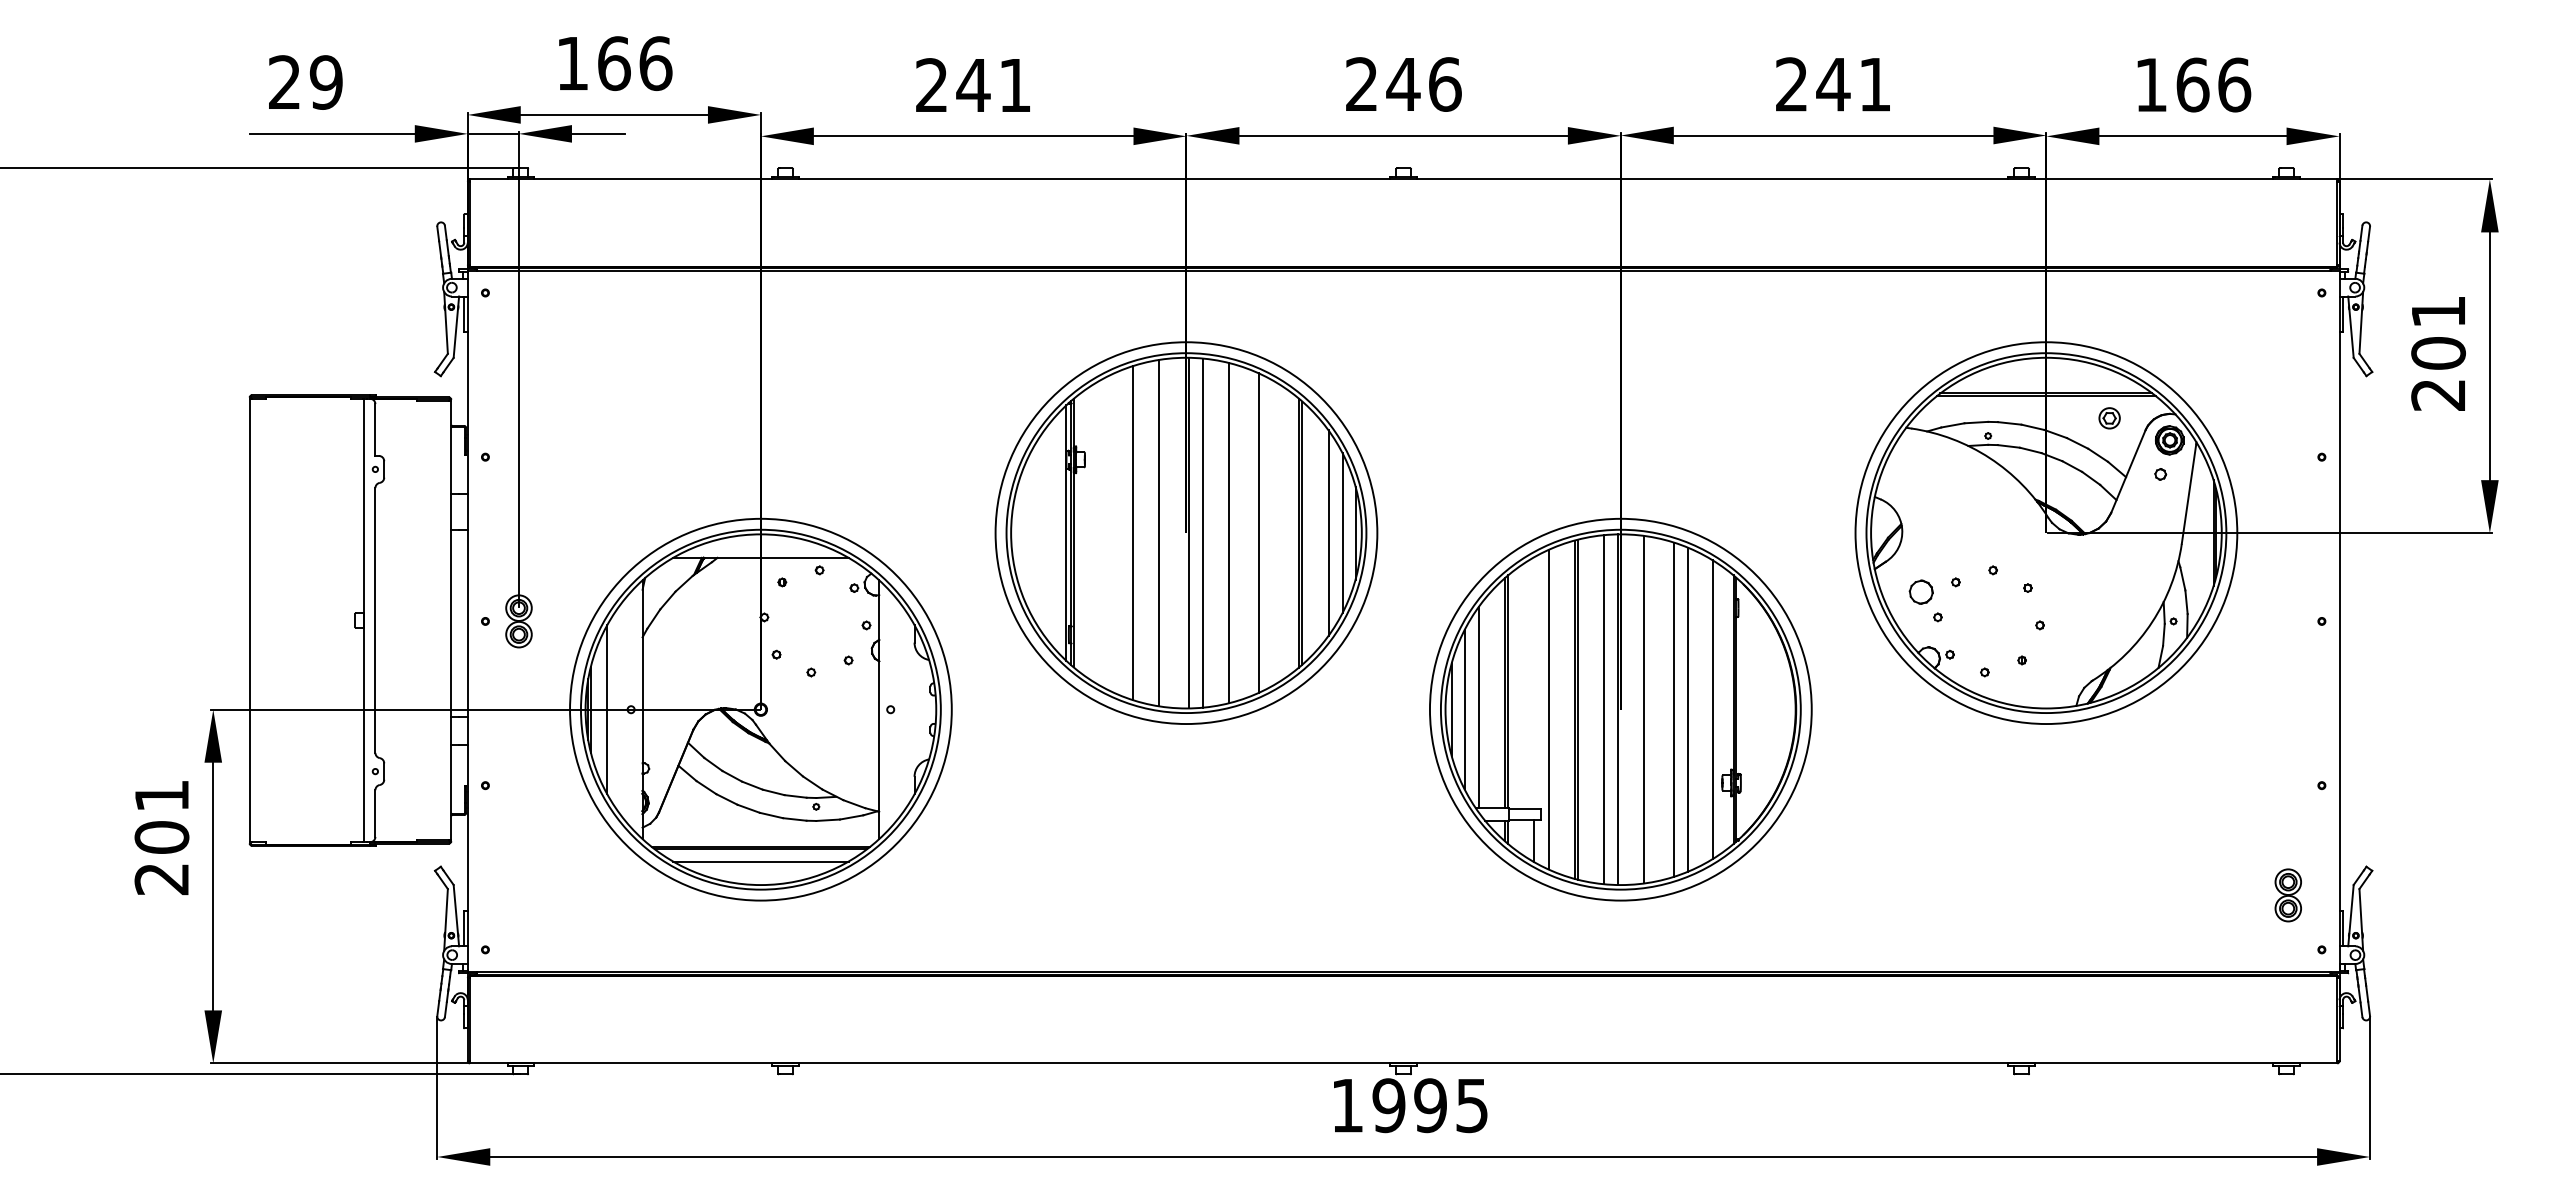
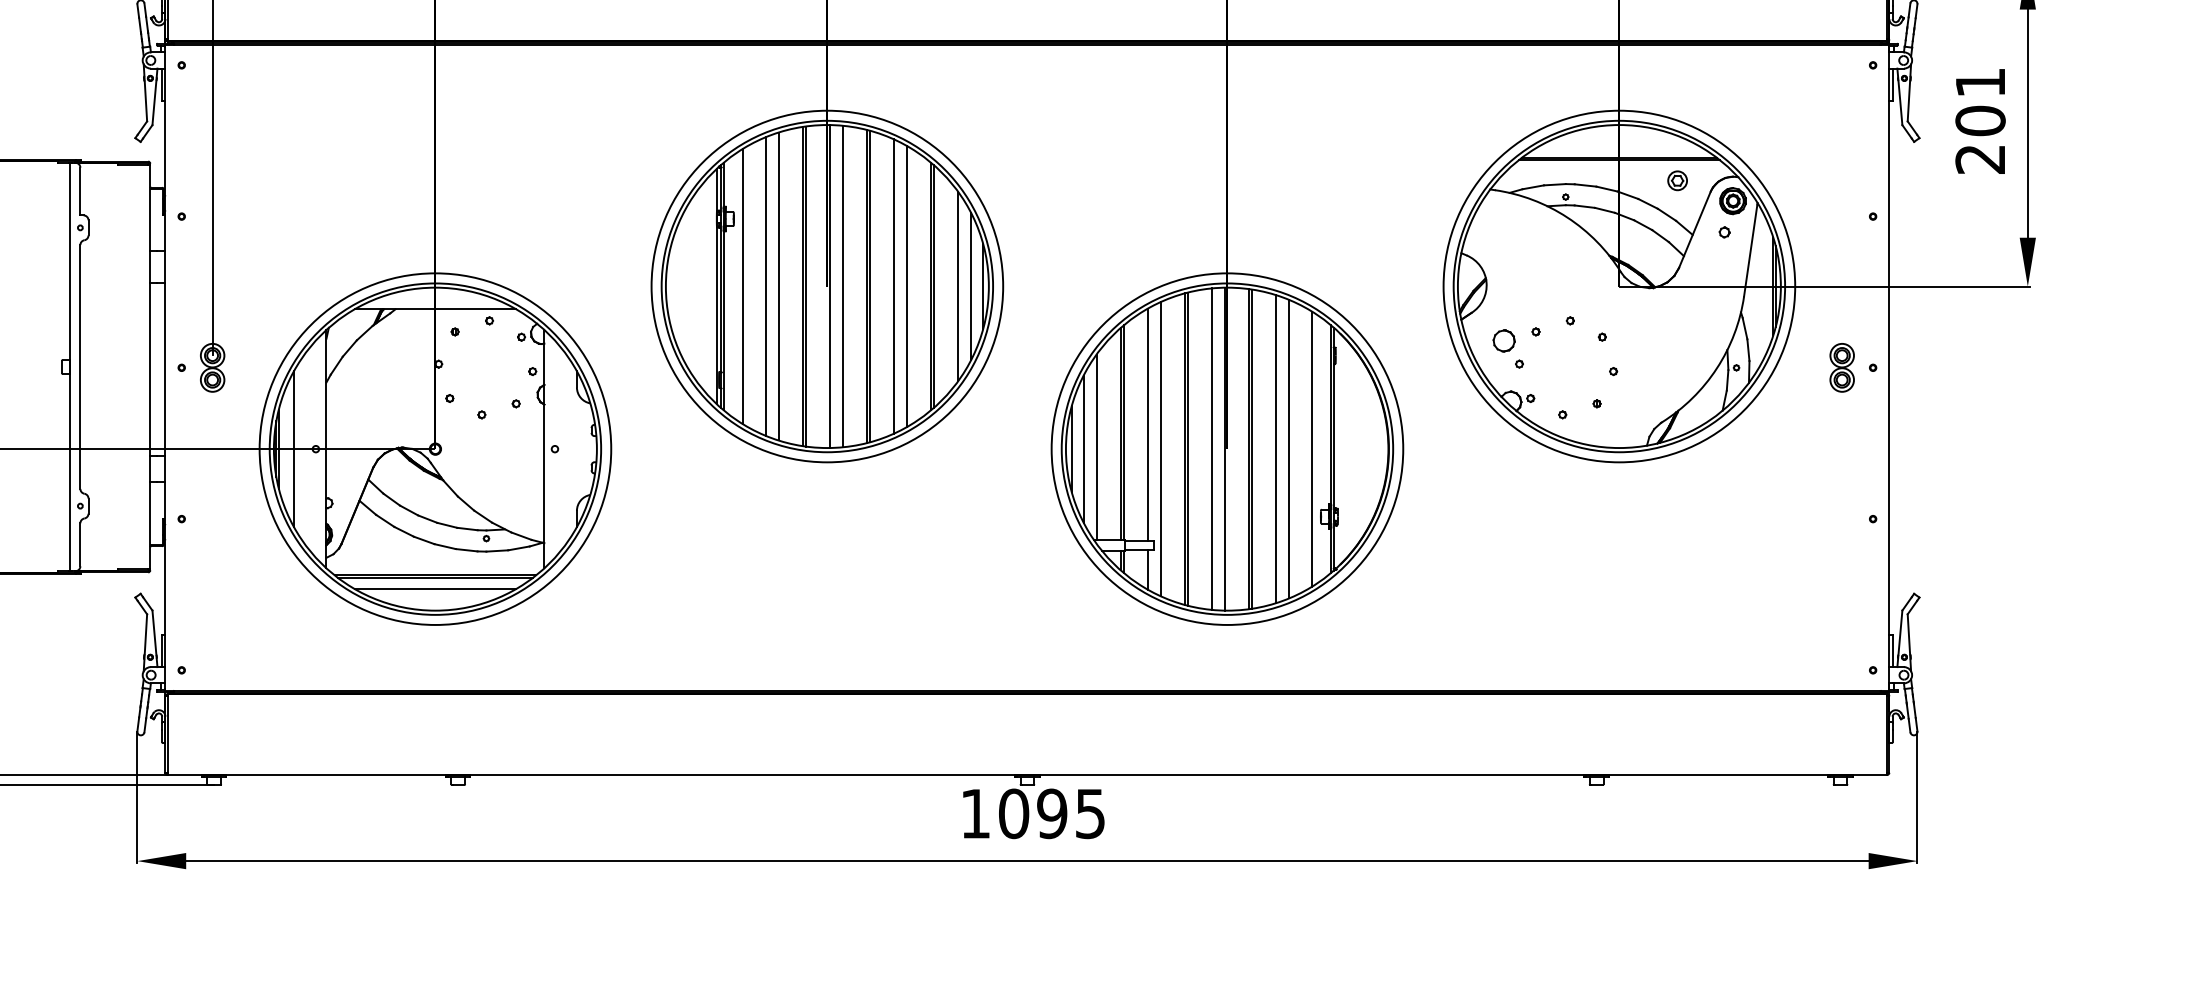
line: (1094, 532) -> (742, 285), added
line: (1162, 532) -> (805, 285), added
line: (1272, 532) -> (906, 285), added
line: (1119, 533) -> (765, 286), added
line: (1232, 533) -> (869, 286), added
line: (1534, 683) -> (1147, 425), added
line: (1647, 709) -> (1251, 448), added
part: (2287, 895) -> (1841, 367), moved
text: (1388, 1105) -> (1013, 813), 1995 -> 1095

